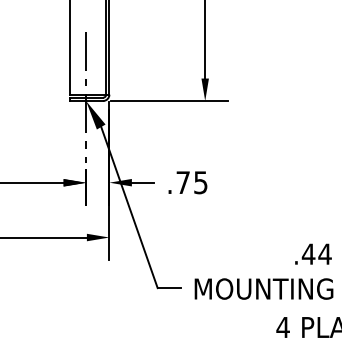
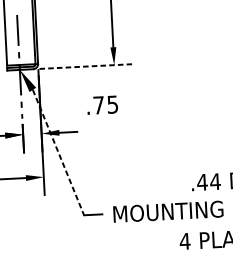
line: (169, 101) -> (85, 66), solid -> dashed
text: (187, 182) -> (102, 105), moved
line: (129, 208) -> (58, 153), solid -> dashed

